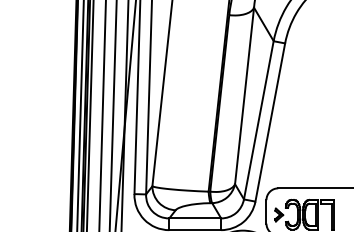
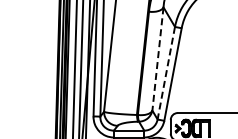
line: (243, 96) -> (157, 59), solid -> dashed
line: (259, 120) -> (166, 73), solid -> dashed

